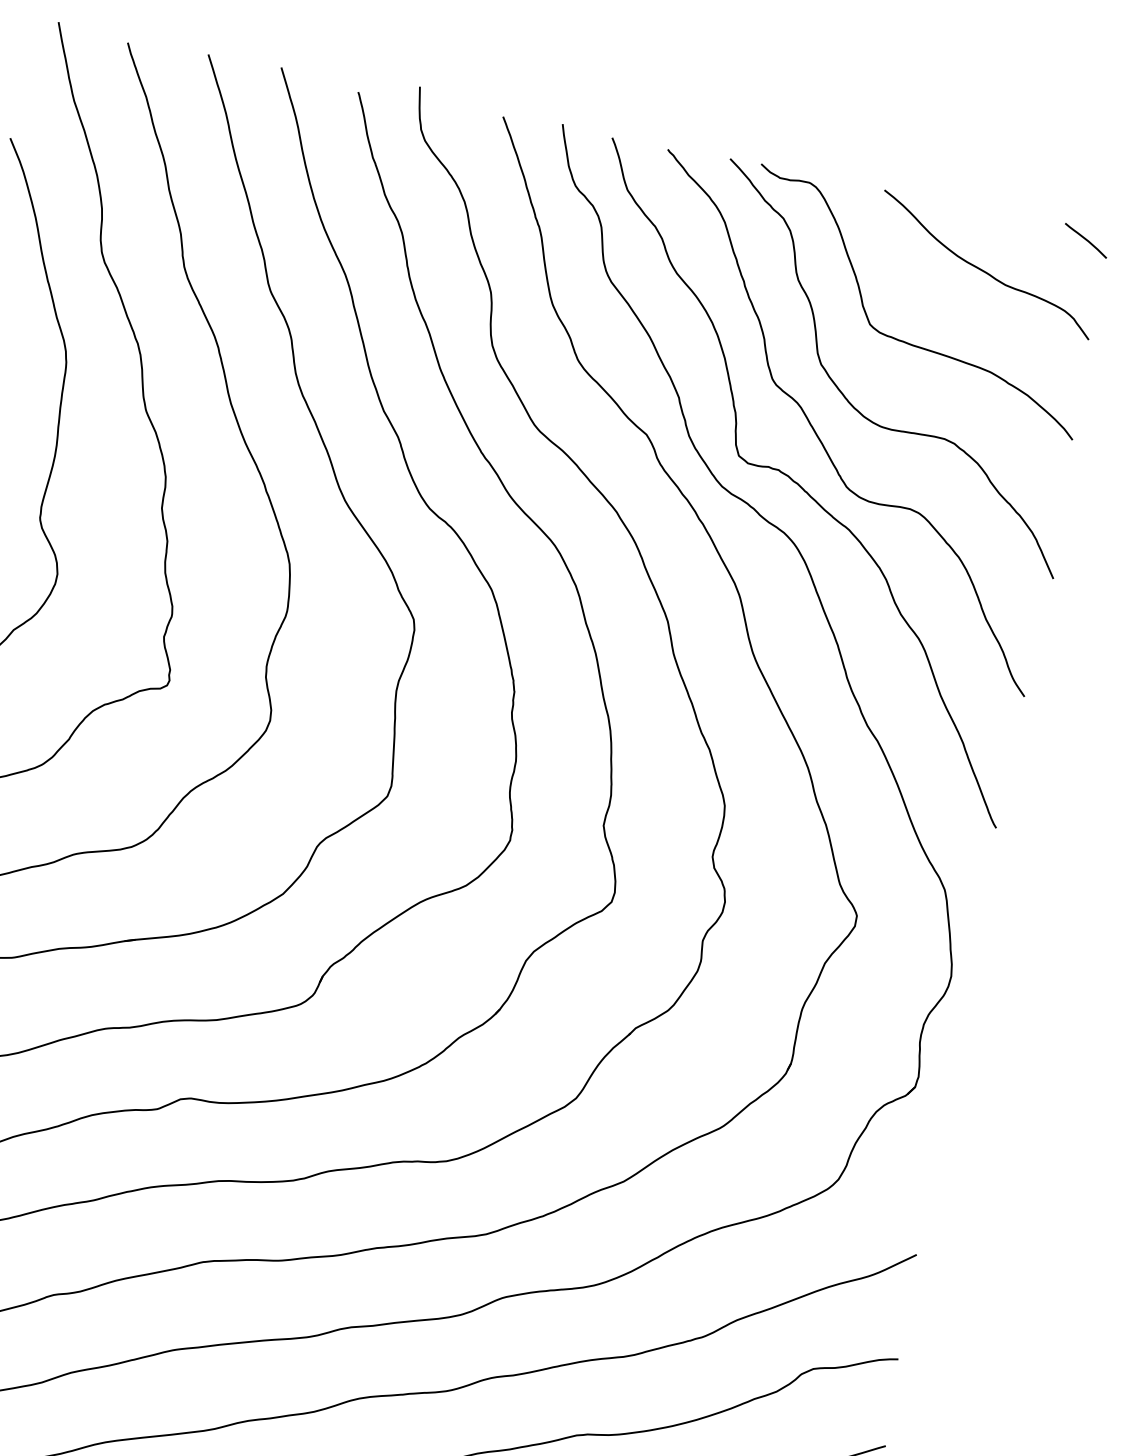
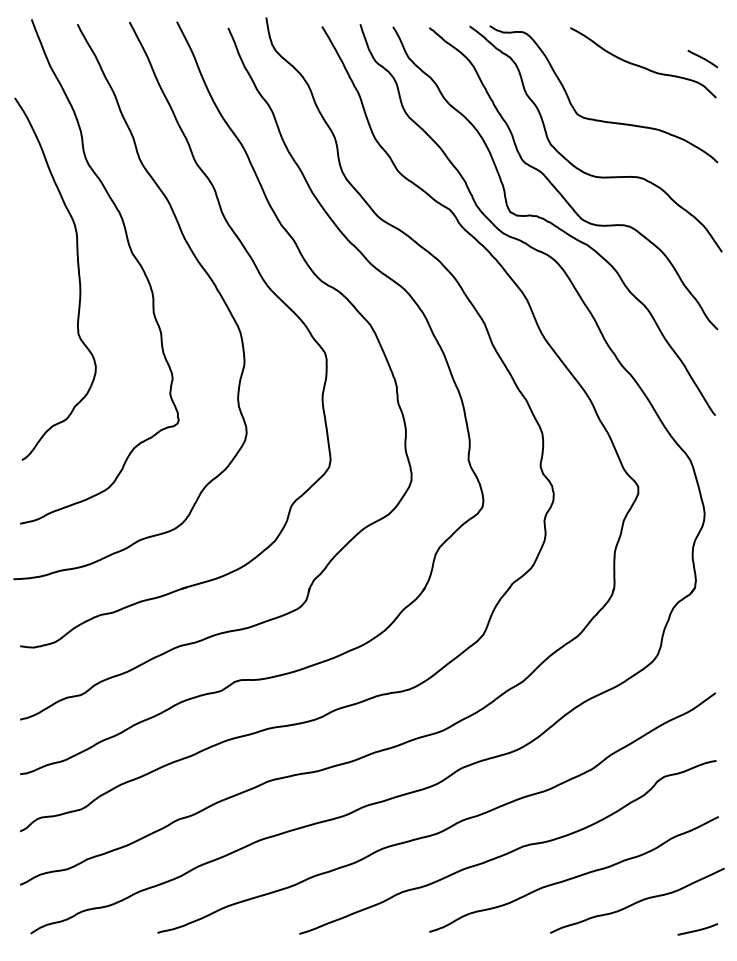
line: (1085, 239) -> (702, 58), moved

